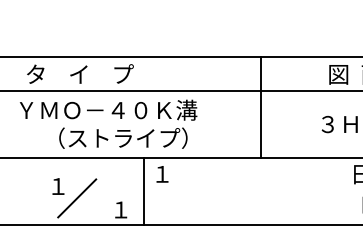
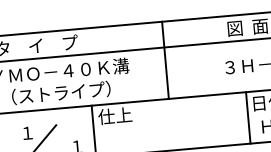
line: (261, 107) -> (165, 60), moved
text: (123, 137) -> (61, 92), moved
text: (173, 173) -> (115, 115), １ -> 仕上
line: (345, 191) -> (248, 117), added

